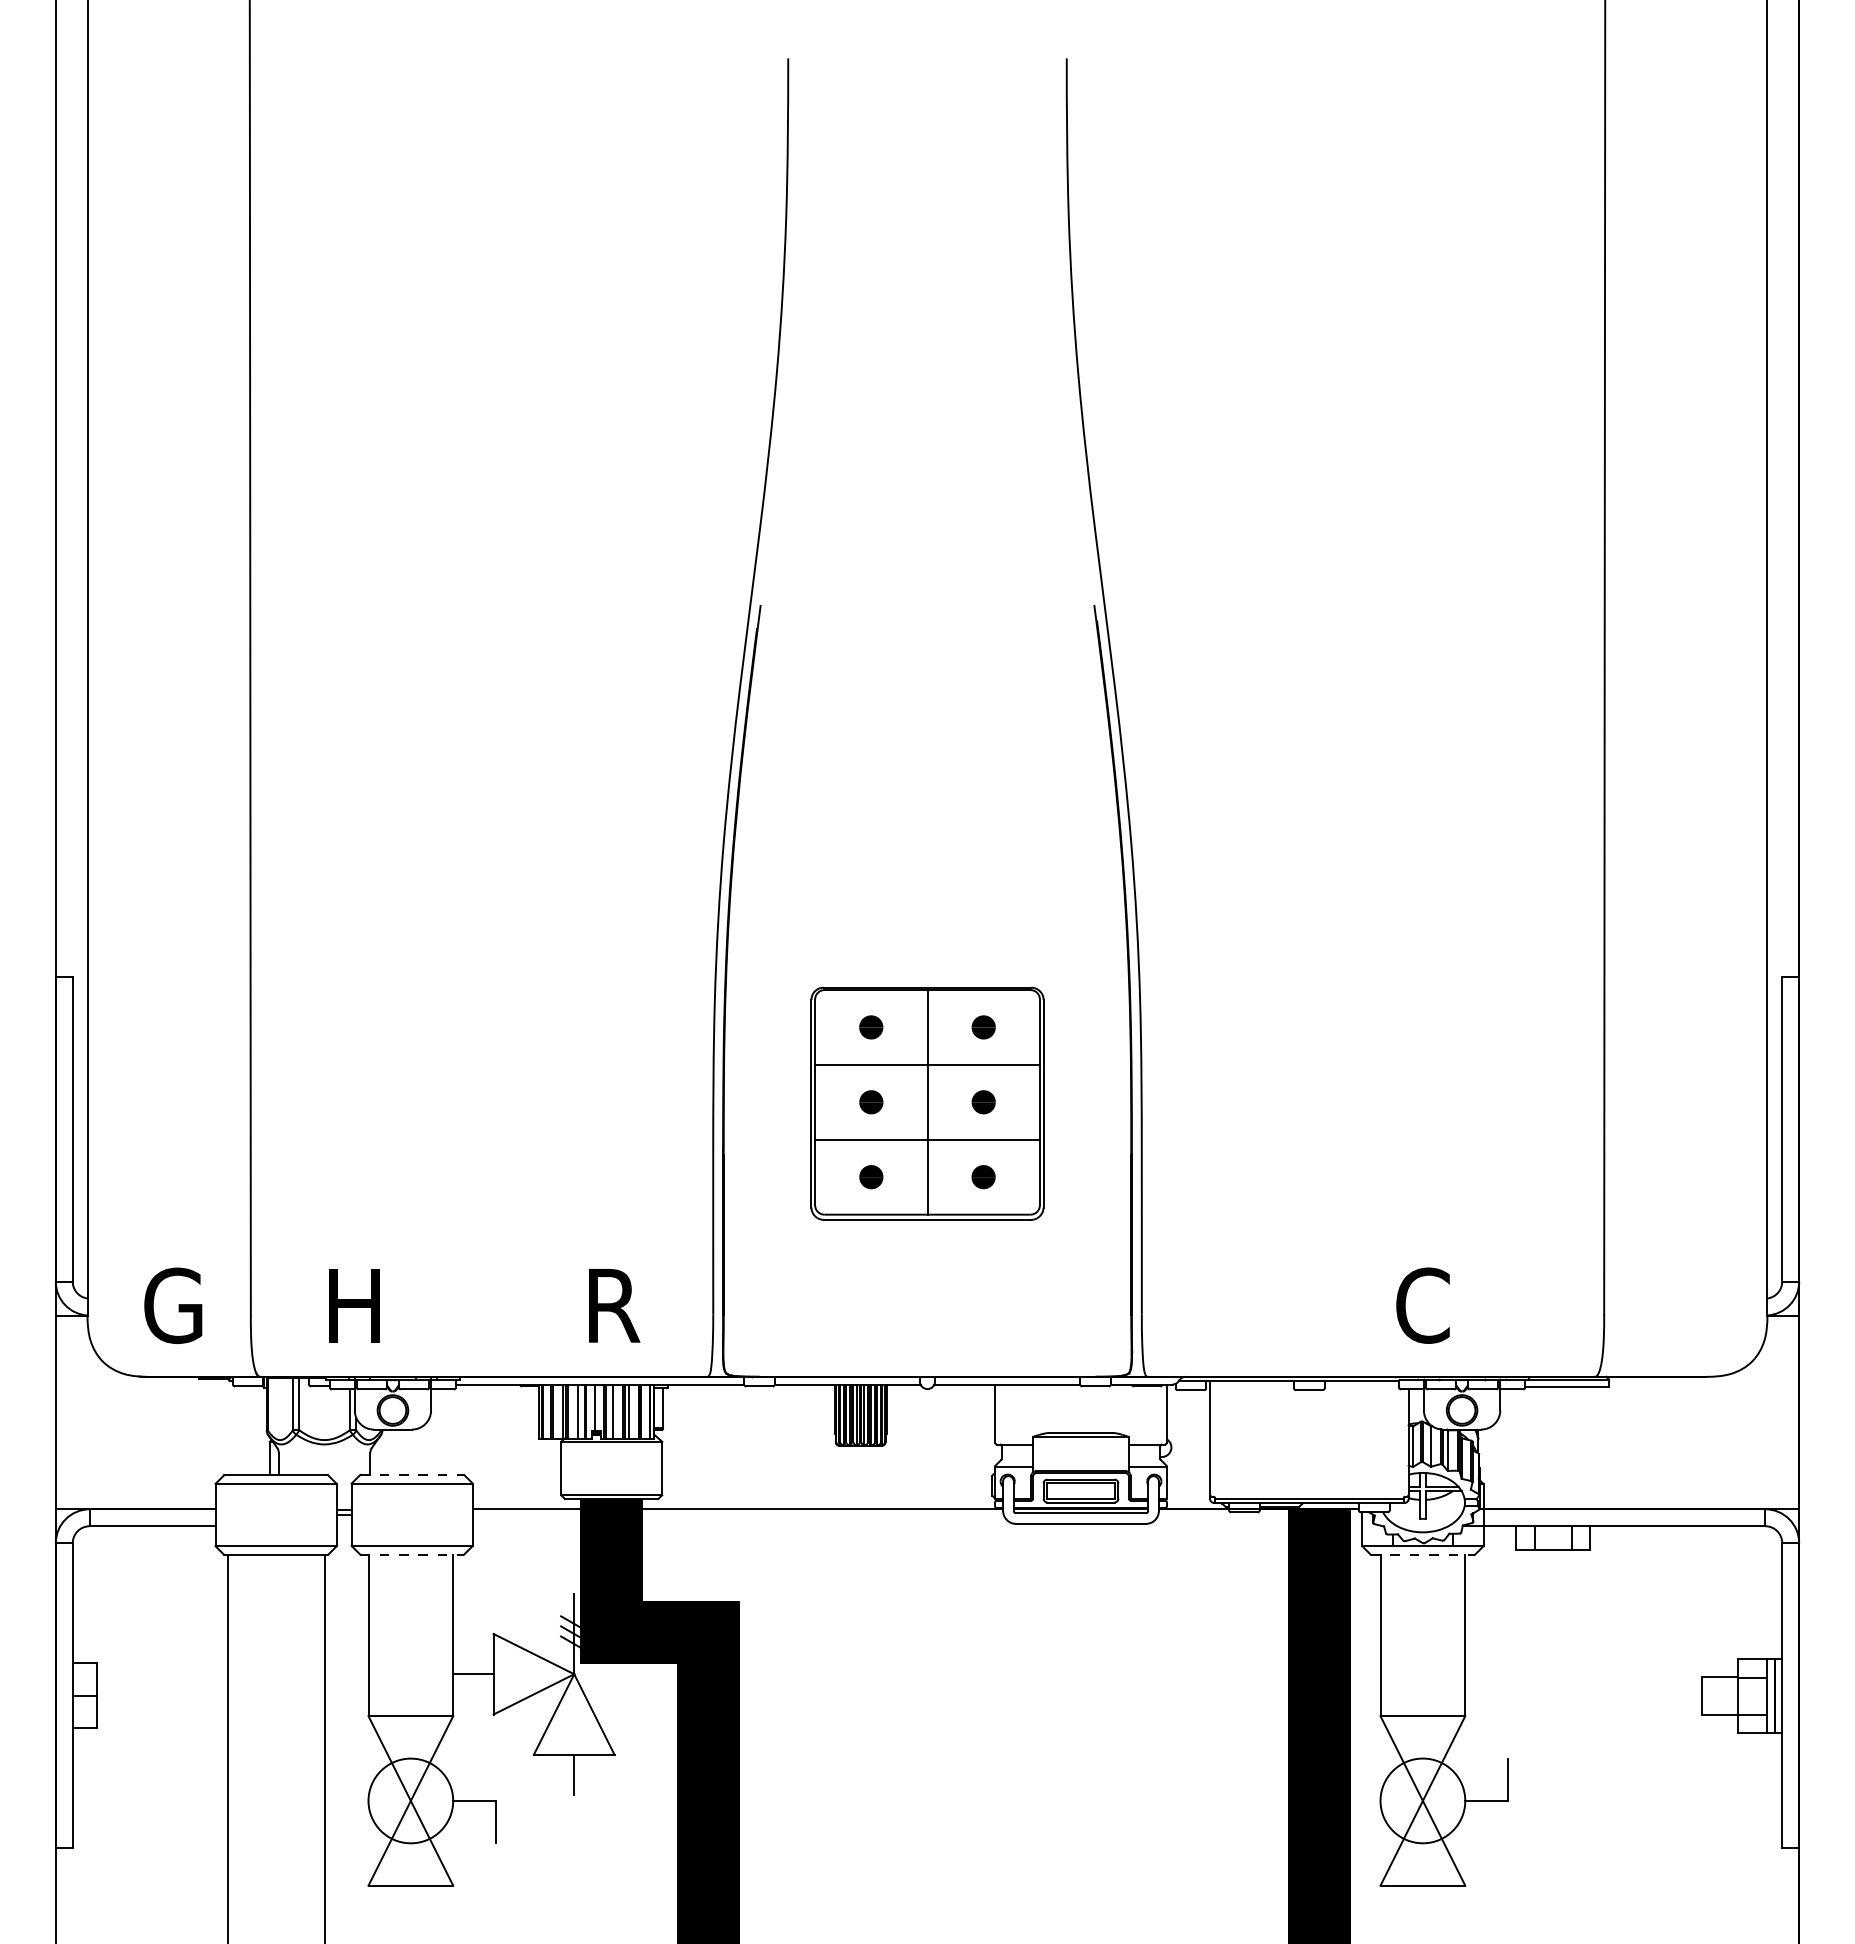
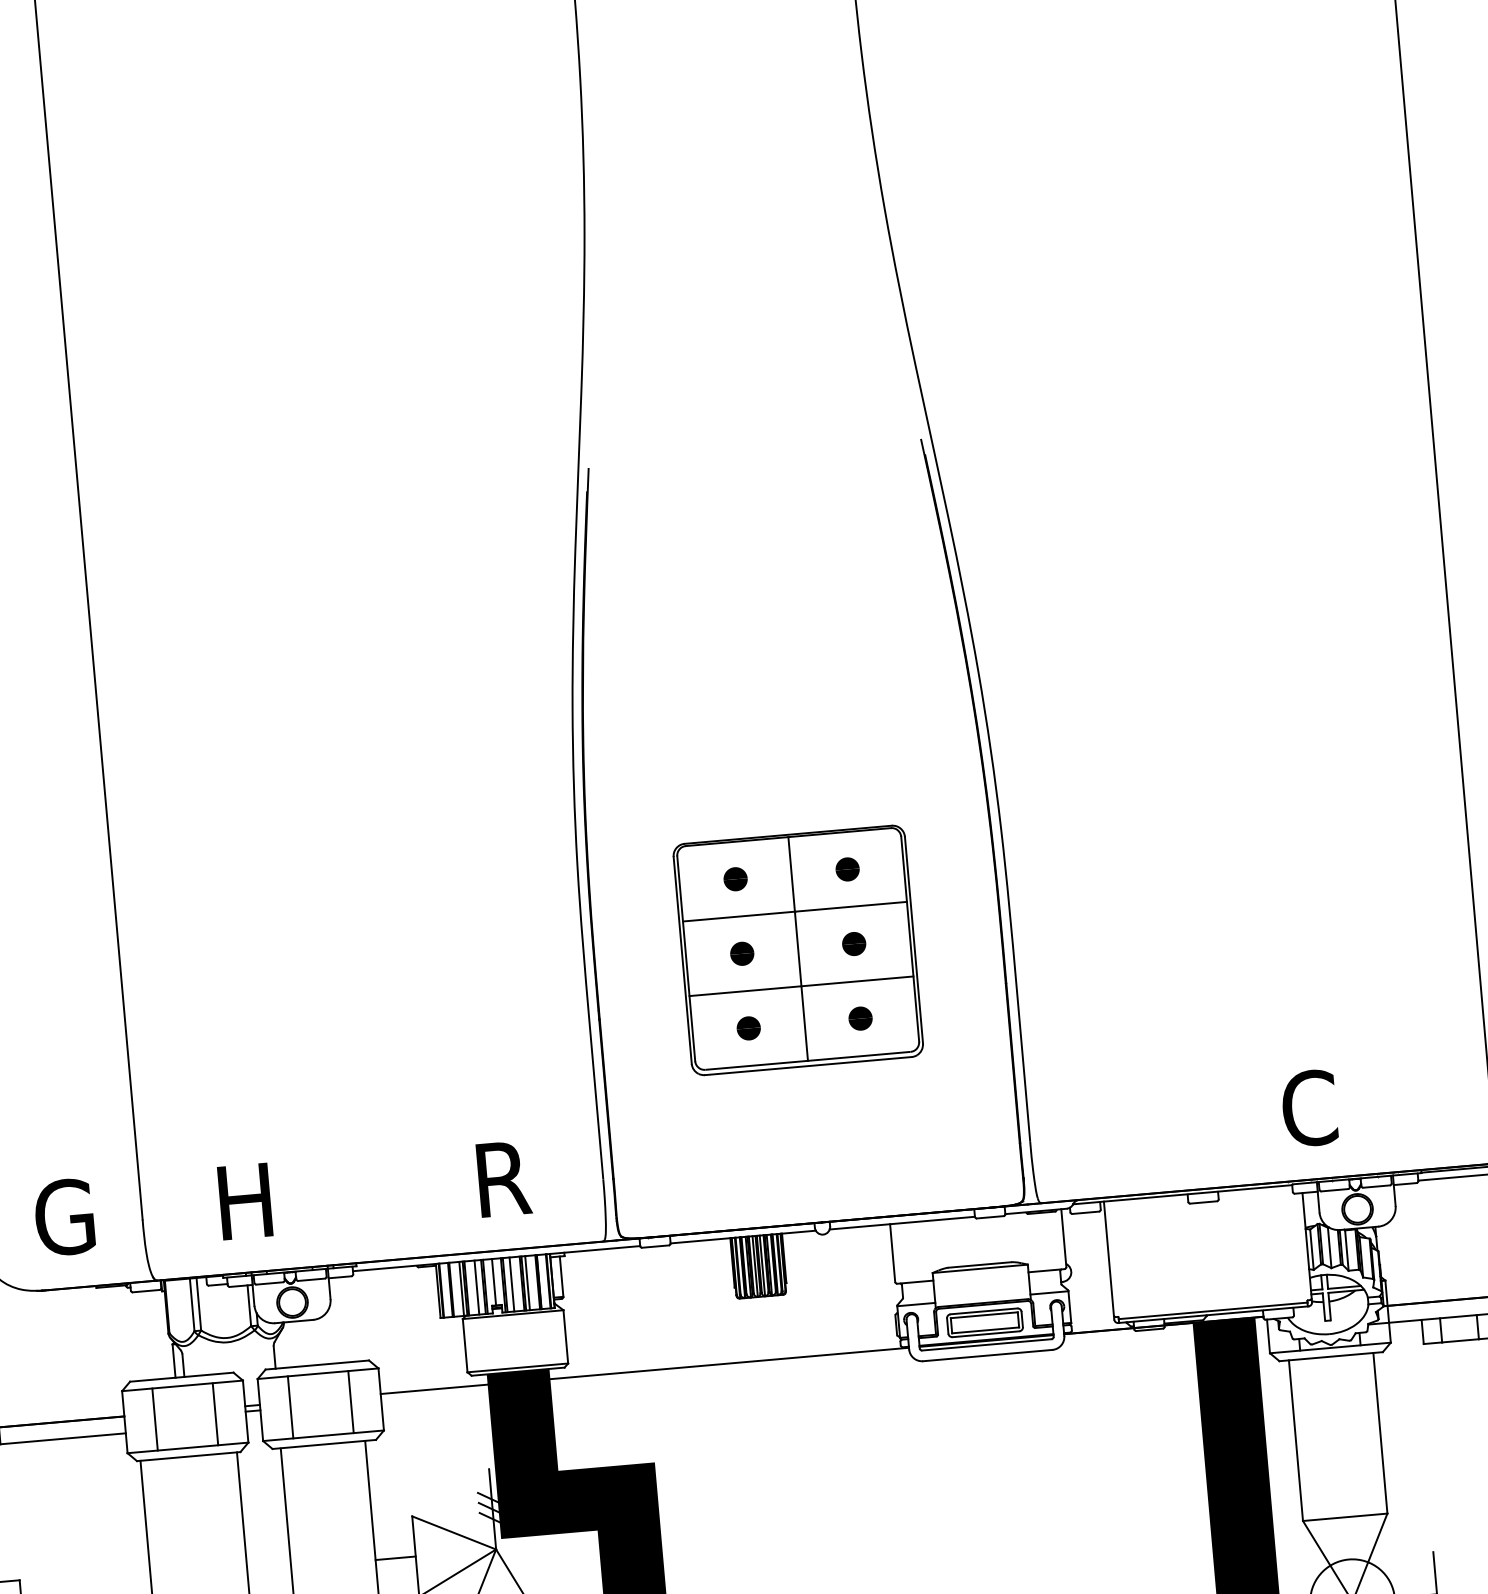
line: (412, 1474) -> (317, 1364), dashed -> solid
line: (245, 1514) -> (154, 1419), added
line: (306, 1514) -> (215, 1413), added
line: (381, 1514) -> (290, 1407), added
line: (442, 1514) -> (350, 1401), added
line: (412, 1554) -> (324, 1444), dashed -> solid
line: (1422, 1554) -> (1330, 1356), dashed -> solid

